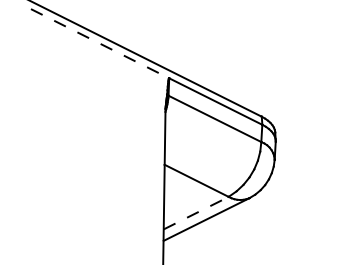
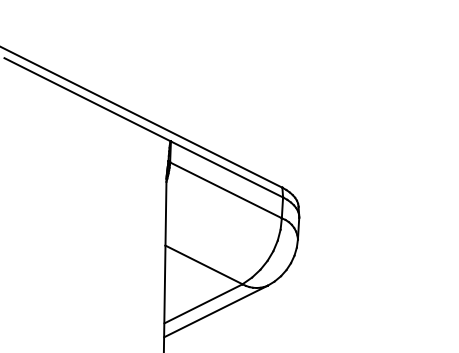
line: (100, 44) -> (88, 100), dashed -> solid
line: (196, 212) -> (203, 303), dashed -> solid

